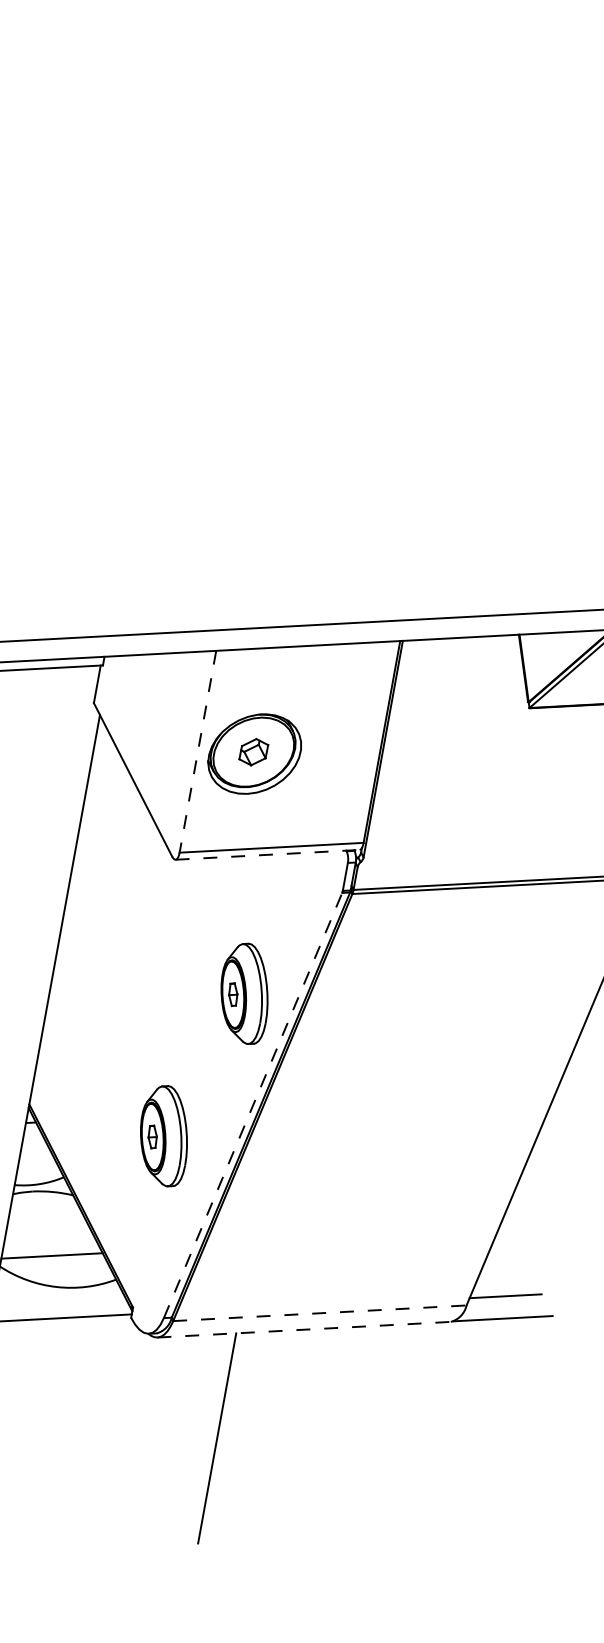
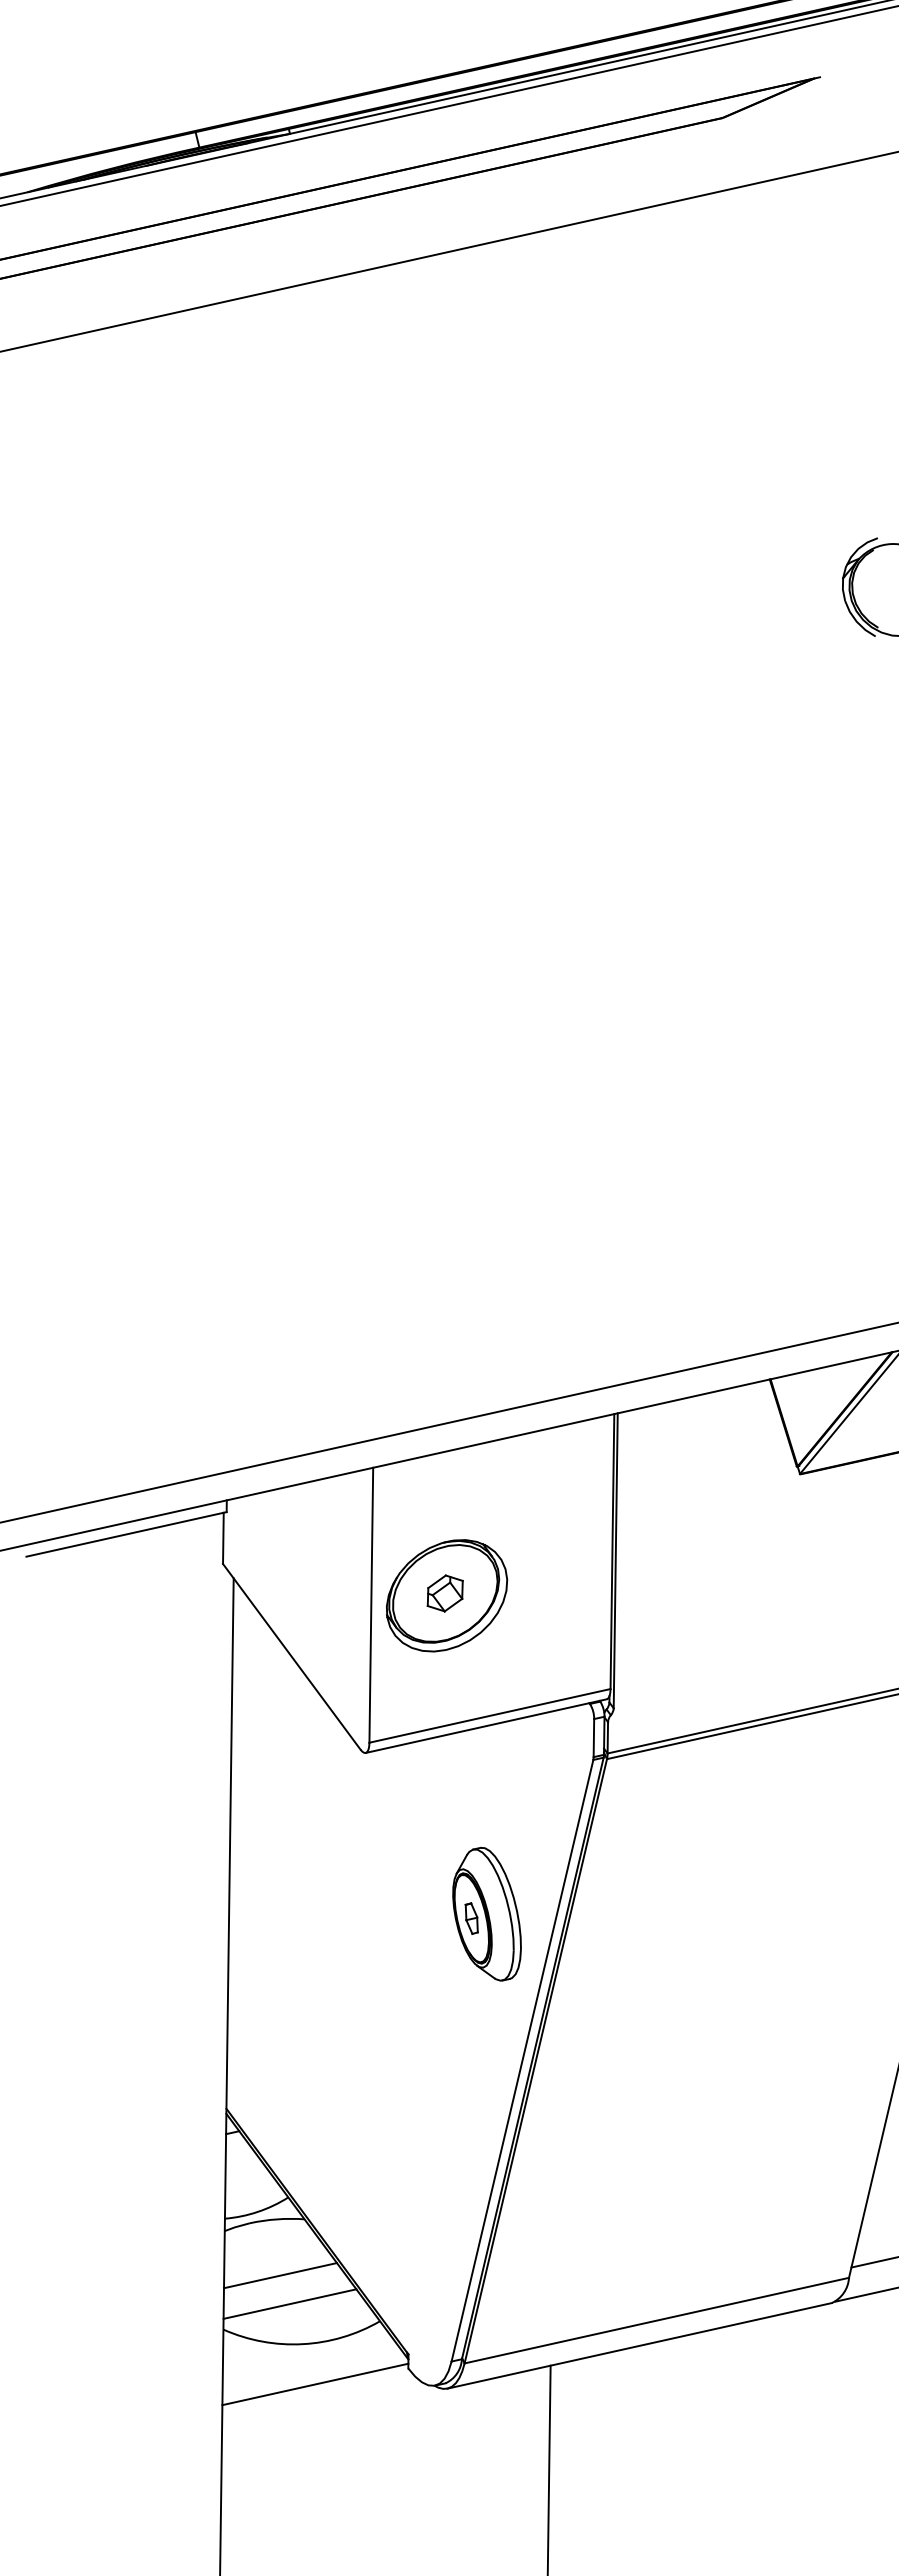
line: (198, 751) -> (371, 1605), dashed -> solid
line: (267, 855) -> (486, 1726), dashed -> solid
line: (253, 1105) -> (522, 2060), dashed -> solid
part: (164, 1135) -> (411, 2120), removed
line: (48, 1233) -> (280, 2275), added
line: (319, 1313) -> (656, 2320), dashed -> solid
line: (304, 1329) -> (639, 2345), dashed -> solid

